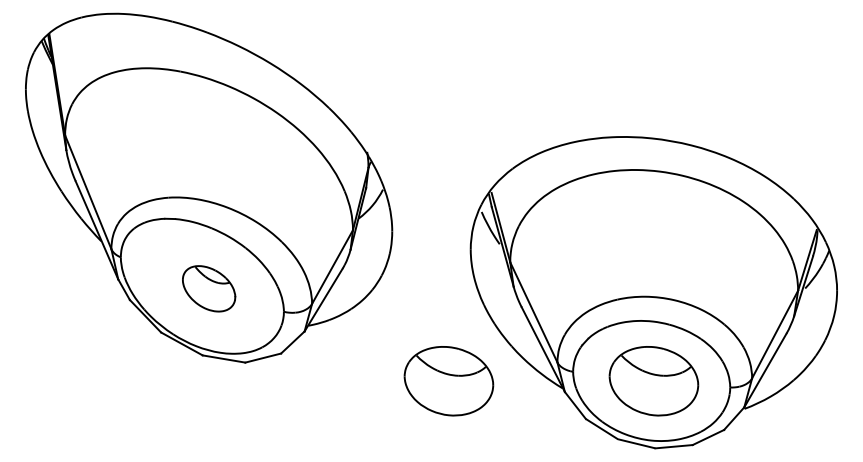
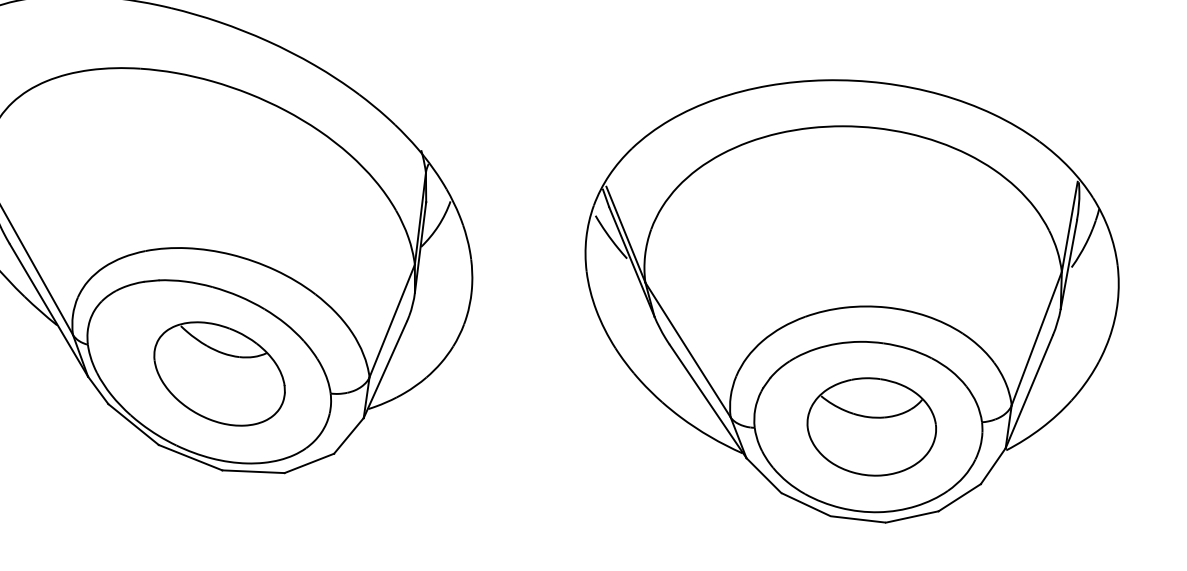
part: (208, 288) -> (218, 373), size x1.67
part: (448, 381) -> (578, 463), removed

